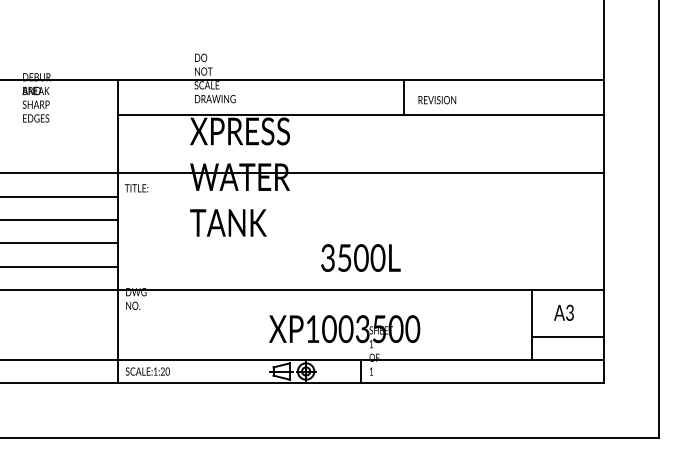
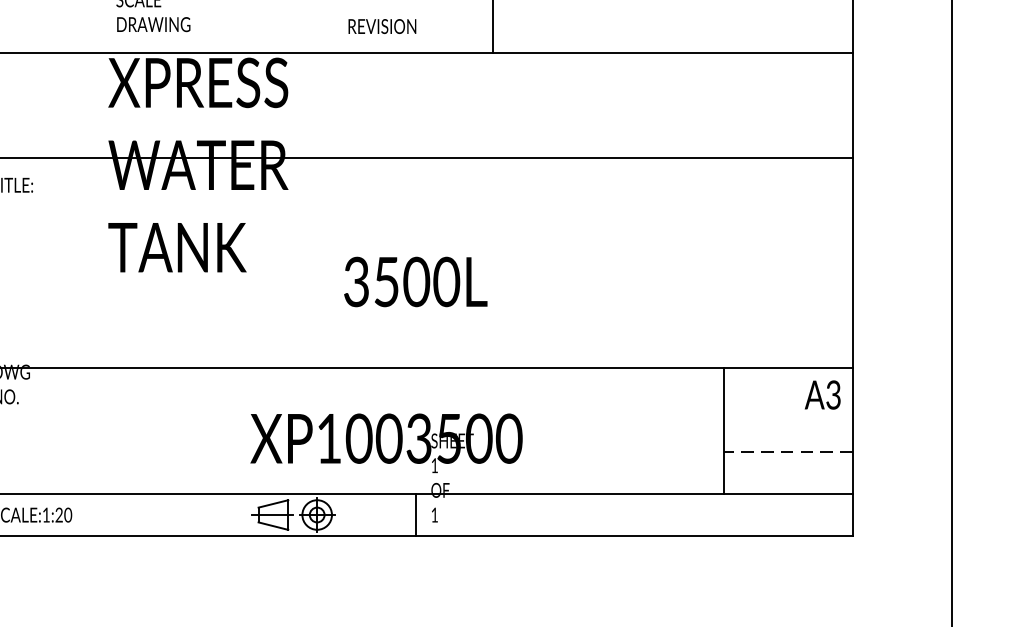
text: (437, 100) -> (382, 27), moved
text: (360, 257) -> (415, 280), moved
text: (563, 312) -> (821, 394), moved
line: (568, 336) -> (789, 451), solid -> dashed

